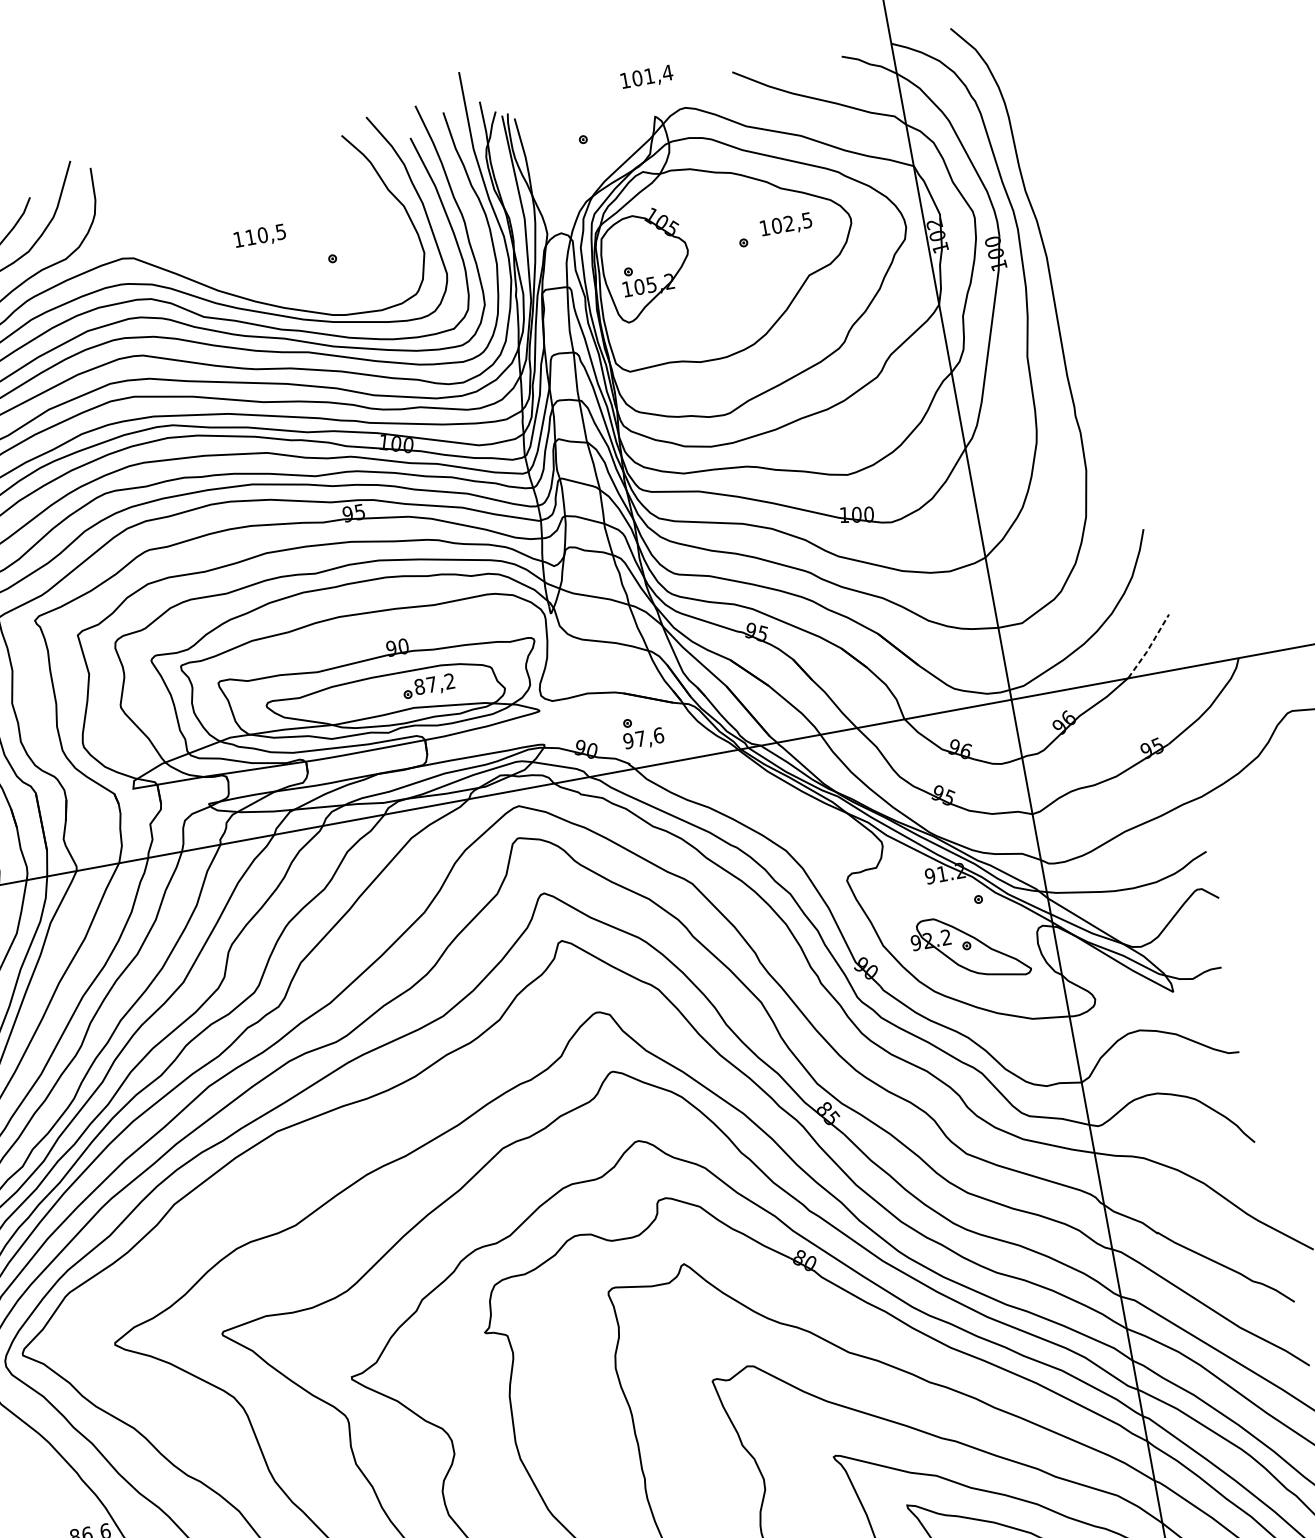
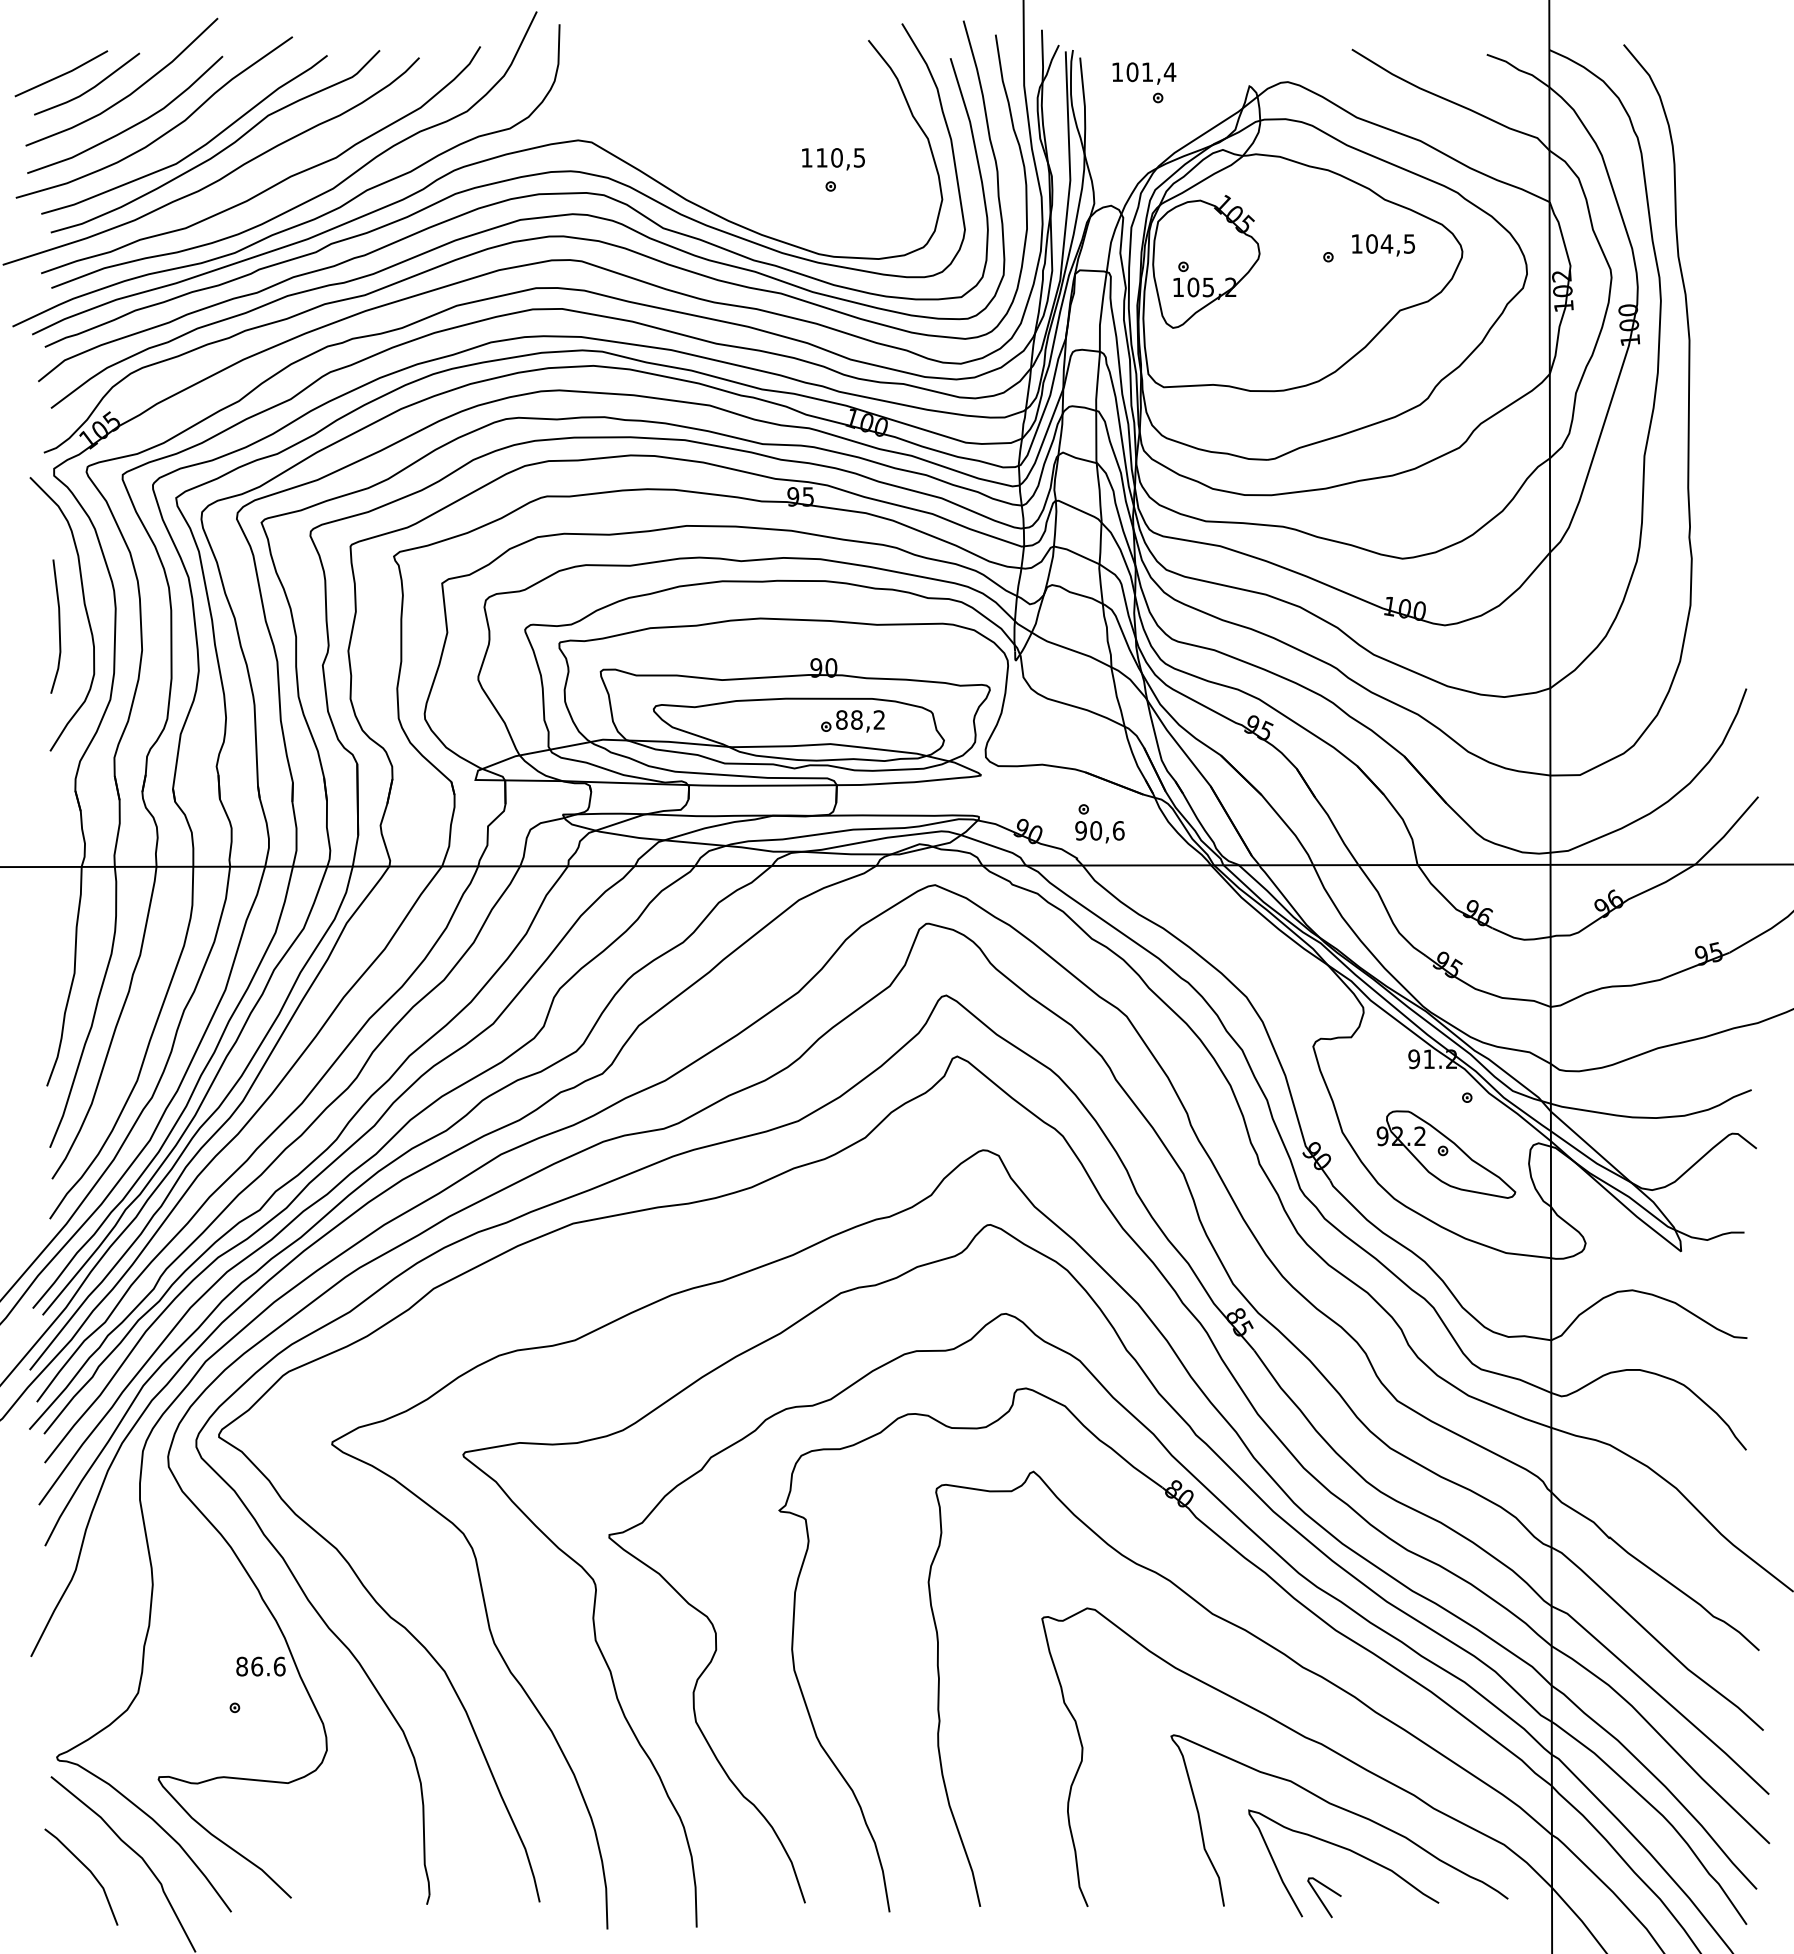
text: (647, 77) -> (1144, 73), moved
text: (788, 223) -> (1386, 243), 102,5 -> 104,5
text: (260, 237) -> (833, 159), moved
line: (1149, 647) -> (1727, 832), dashed -> solid
text: (431, 684) -> (856, 719), 87,2 -> 88,2
text: (640, 738) -> (1096, 830), 97,6 -> 90,6

